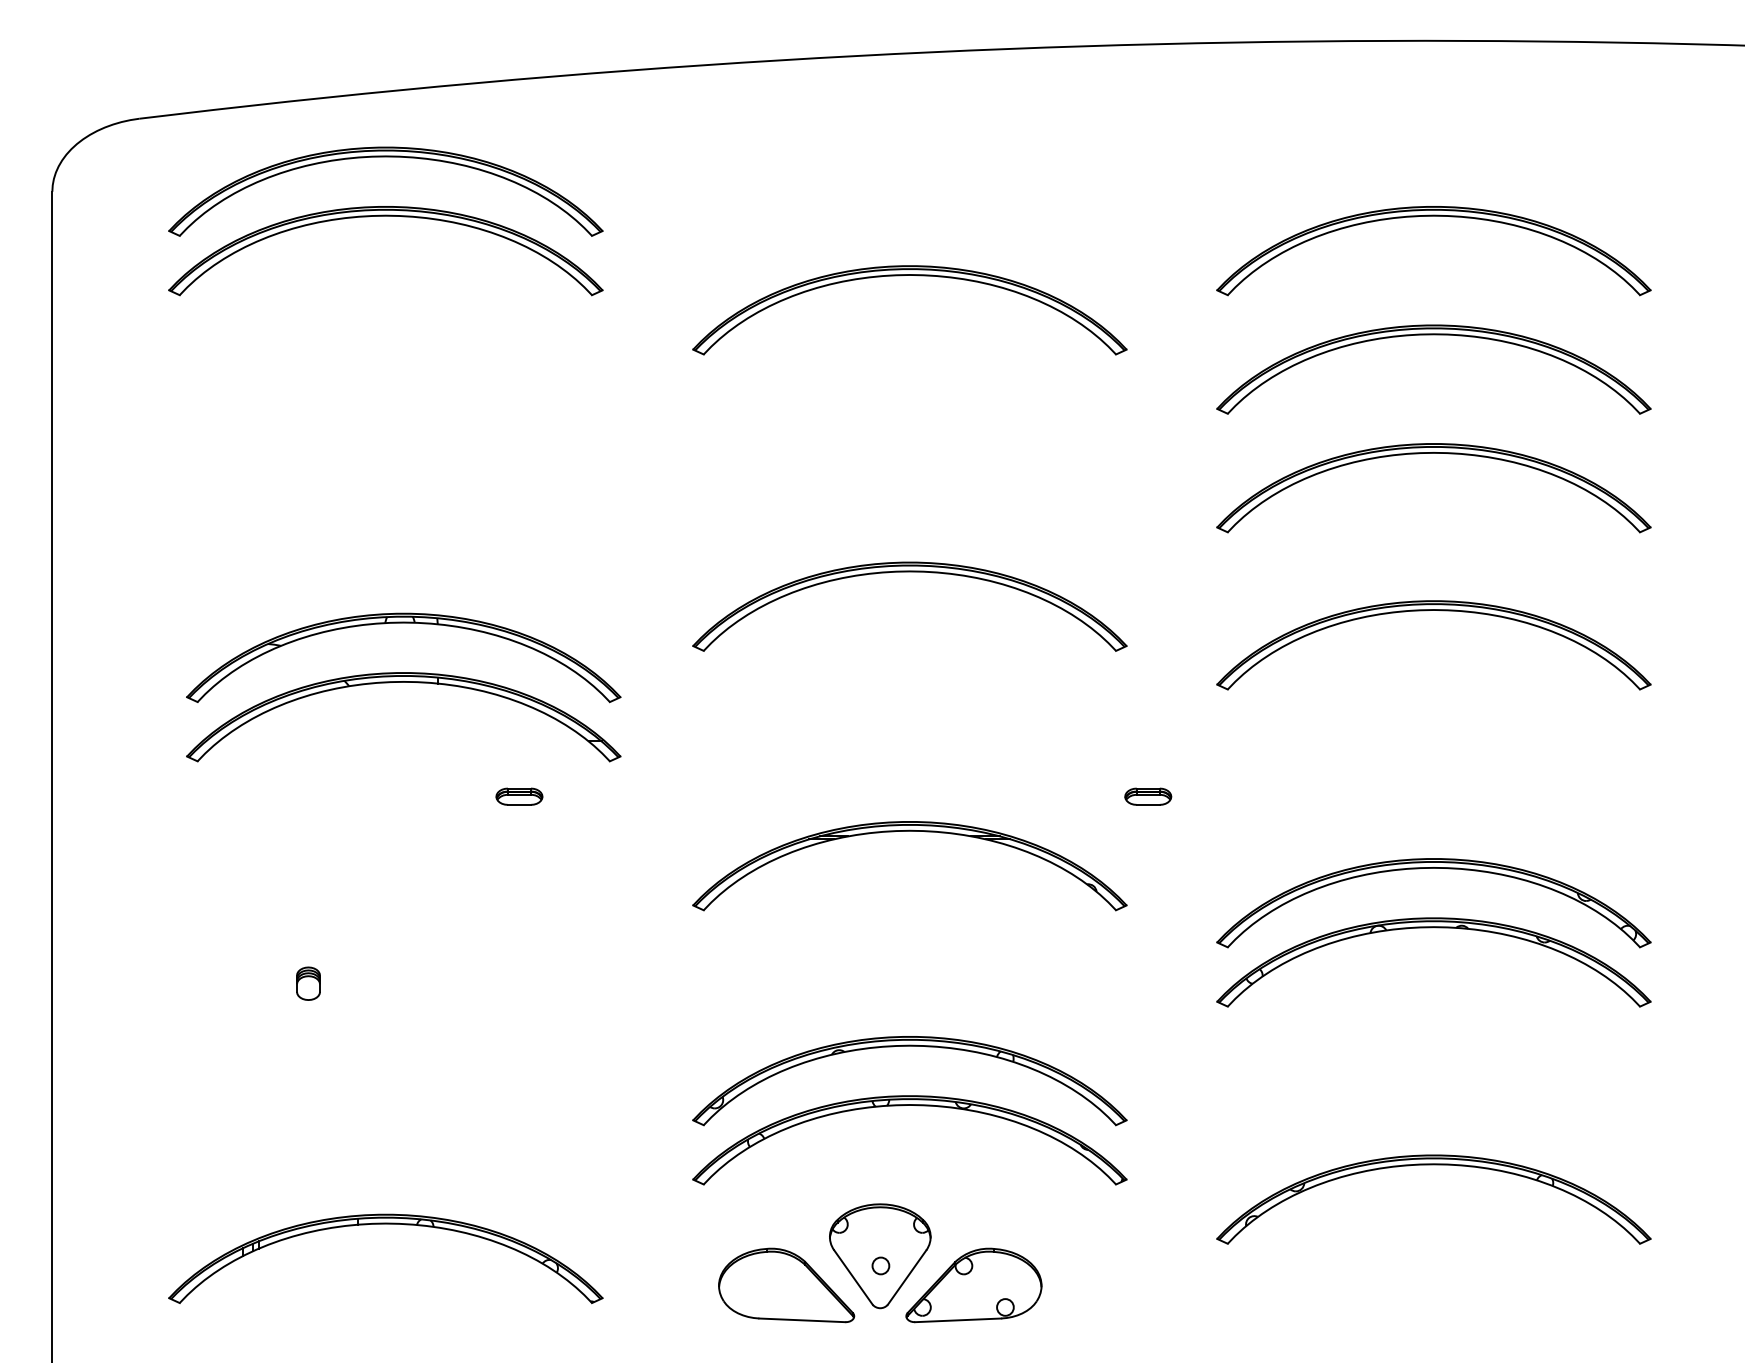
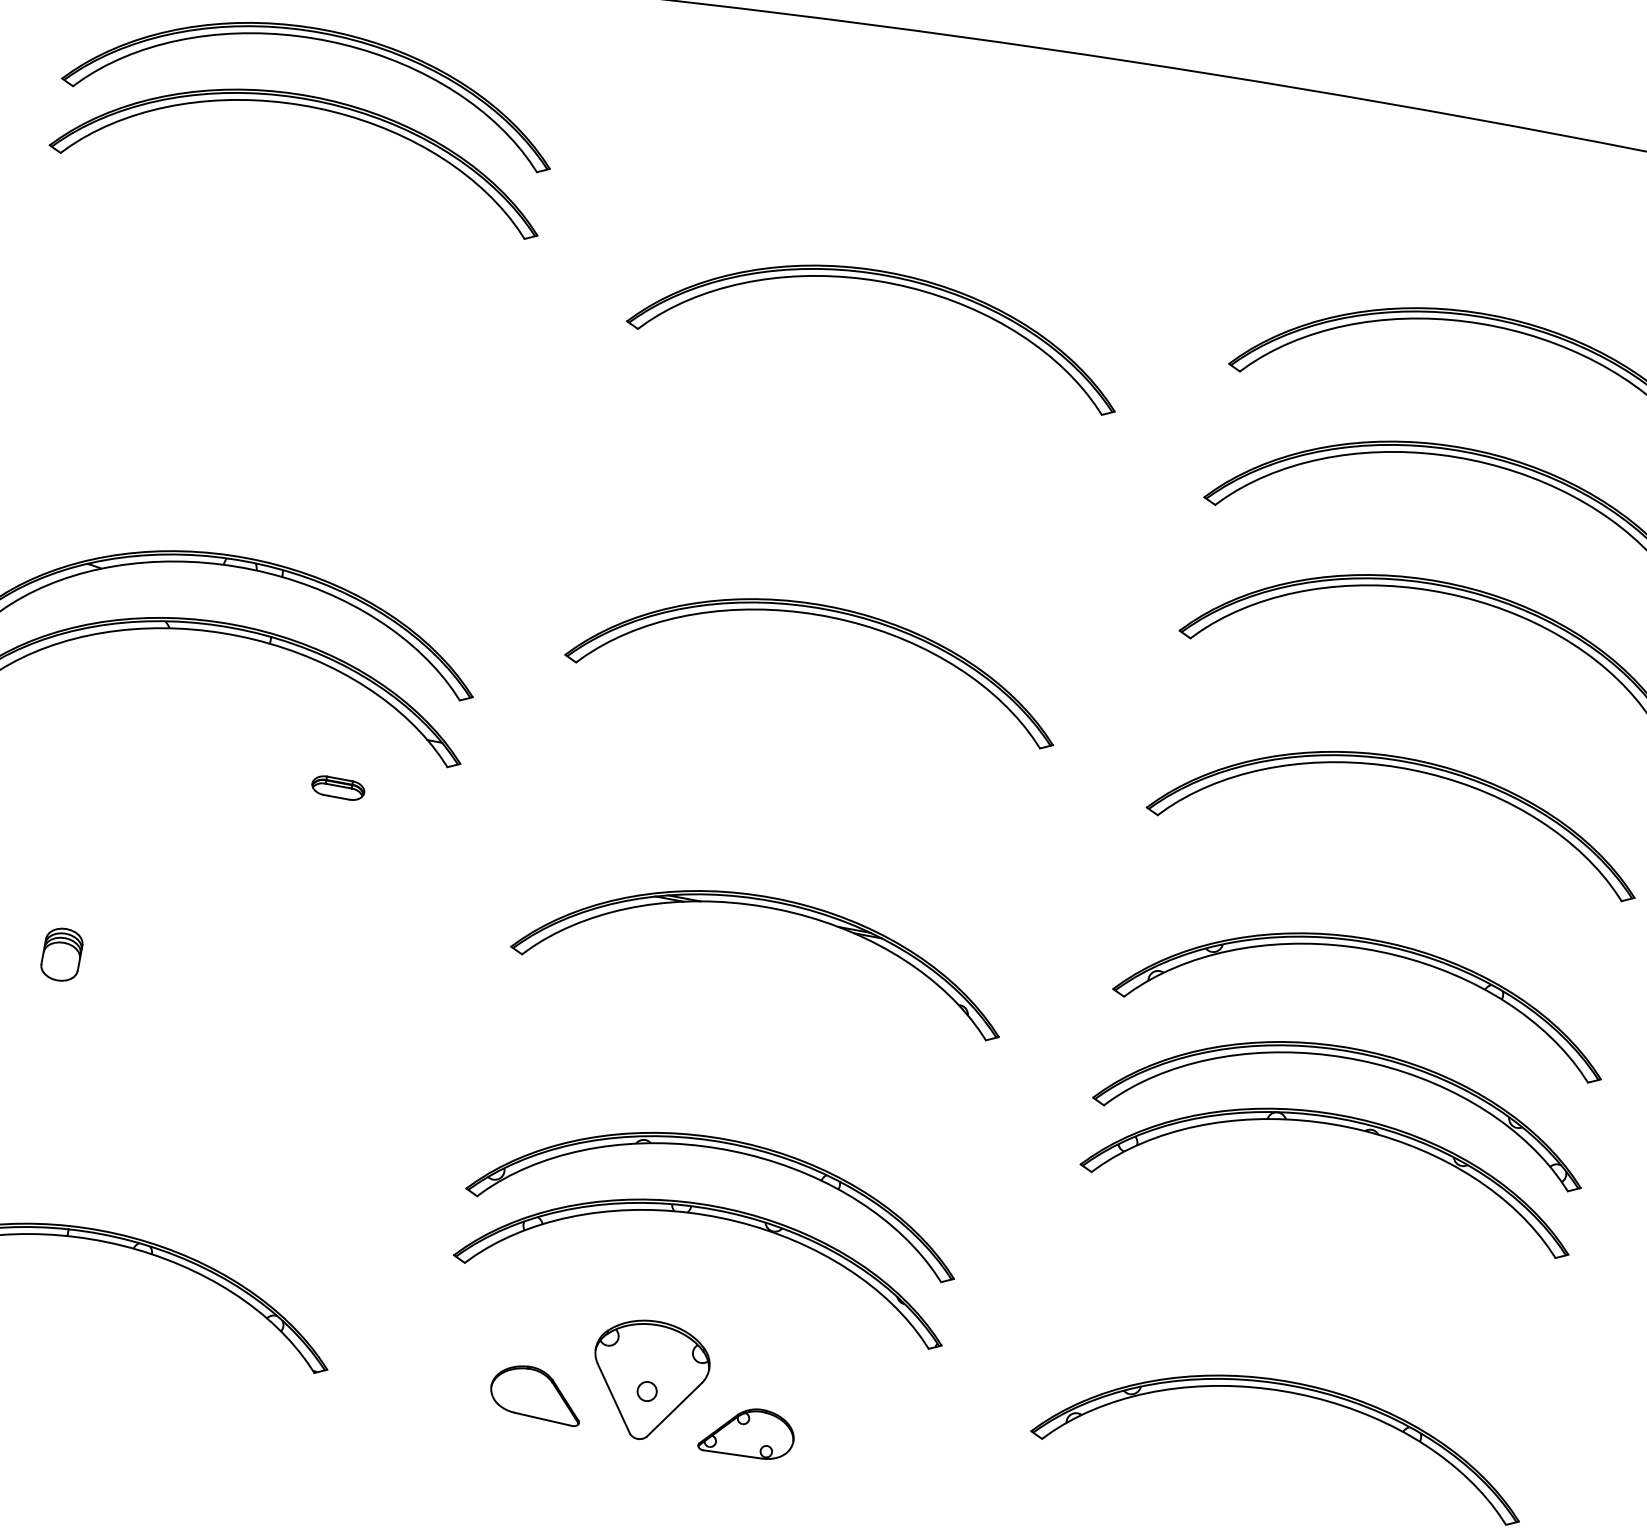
part: (1433, 772) -> (1371, 951), added
part: (1148, 796) -> (1046, 919), removed
part: (308, 983) -> (62, 954), size x1.4
part: (786, 1285) -> (536, 1393), size x0.6
part: (973, 1285) -> (747, 1432), size x0.6

